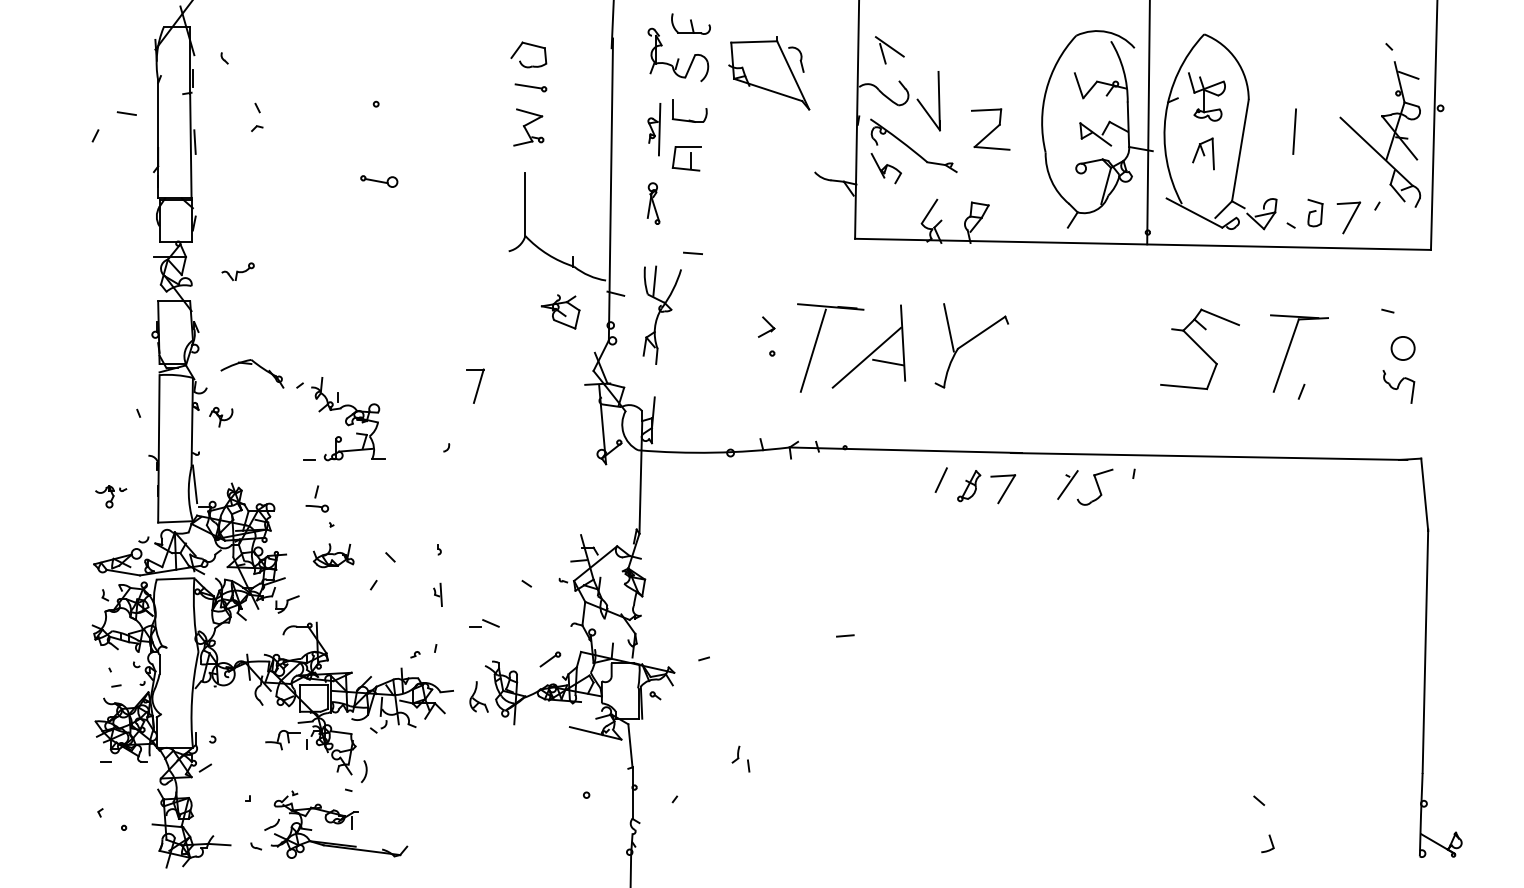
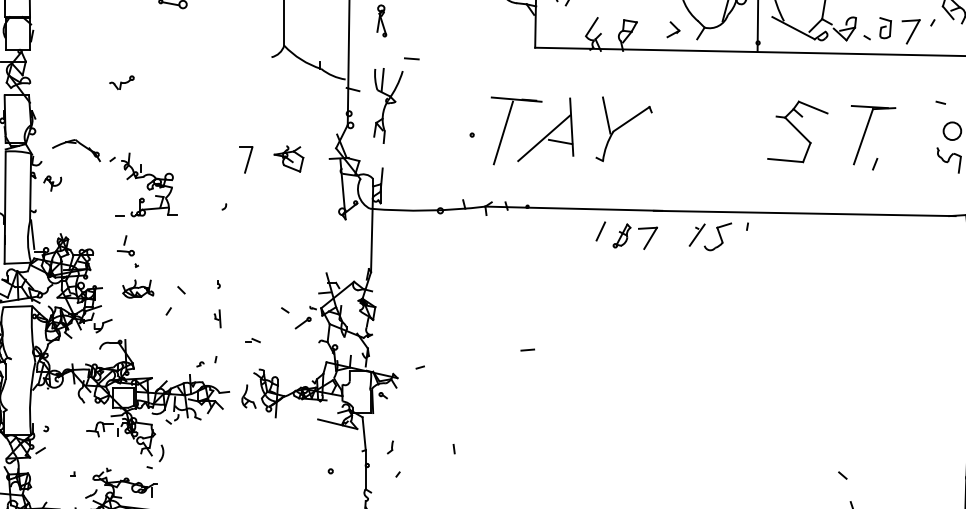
part: (237, 271) -> (121, 82), moved
part: (560, 311) -> (288, 158), moved
part: (766, 326) -> (673, 29), moved
part: (484, 623) -> (253, 340), size x0.62
part: (550, 659) -> (303, 323), moved
part: (735, 754) -> (390, 447), moved

